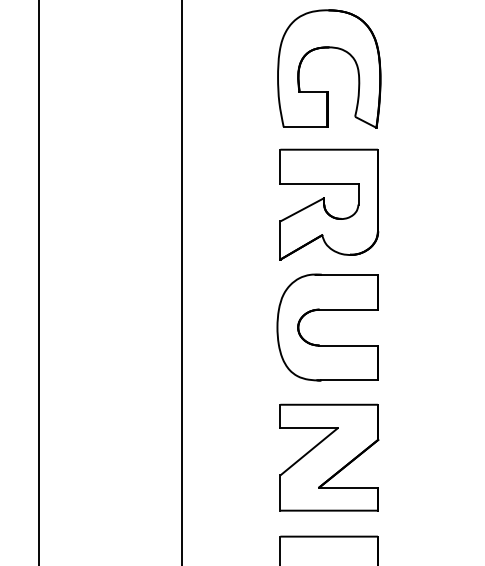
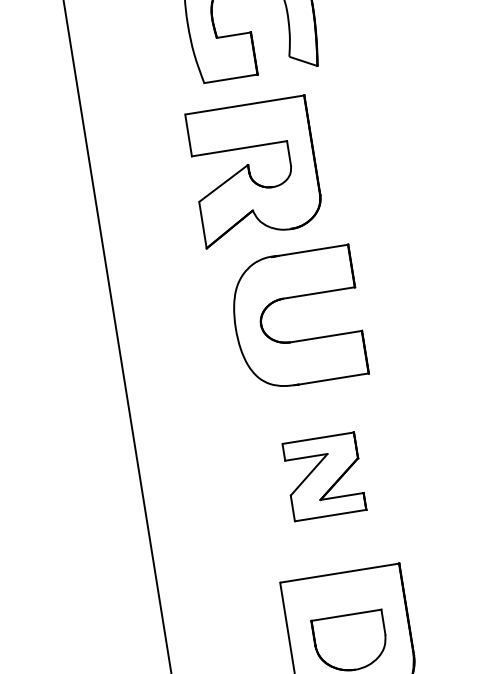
part: (329, 204) -> (255, 171), moved
part: (329, 457) -> (324, 476), size x0.6

